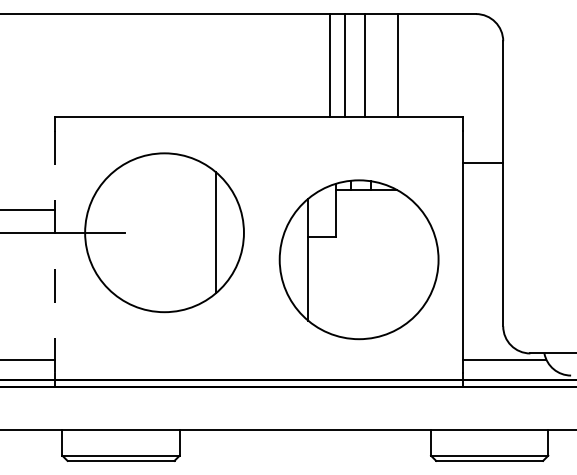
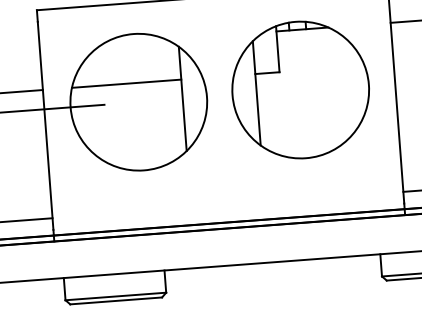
line: (151, 210) -> (126, 83), added
line: (54, 252) -> (45, 126), dashed -> solid
part: (358, 259) -> (300, 89), moved

